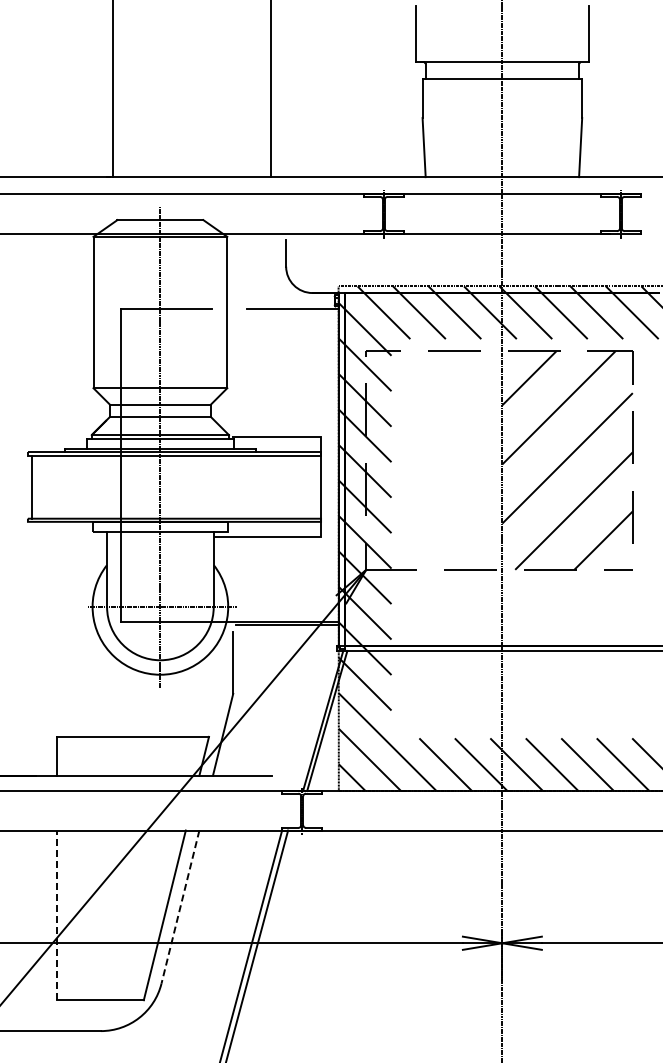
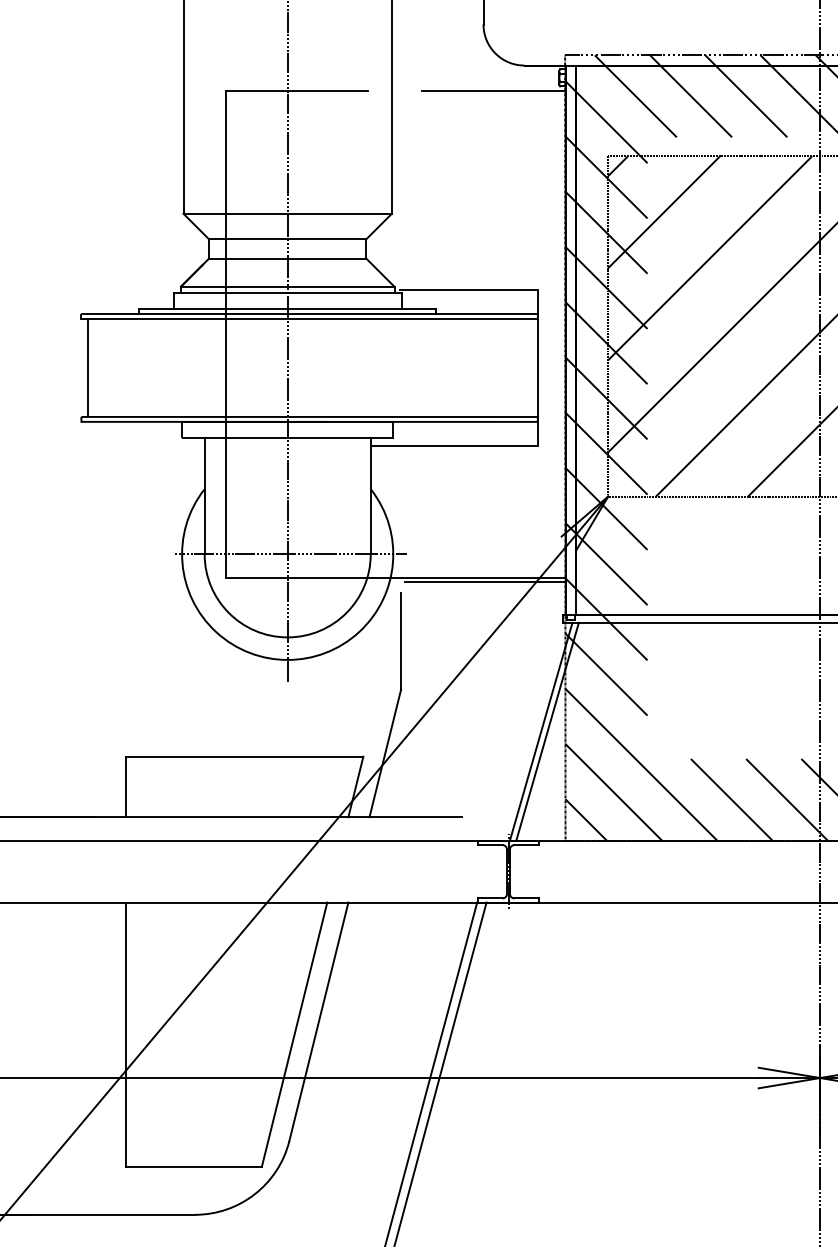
hatch: (434, 460) -> (714, 326), added
line: (180, 907) -> (318, 1022), dashed -> solid
line: (56, 915) -> (125, 1034), dashed -> solid

